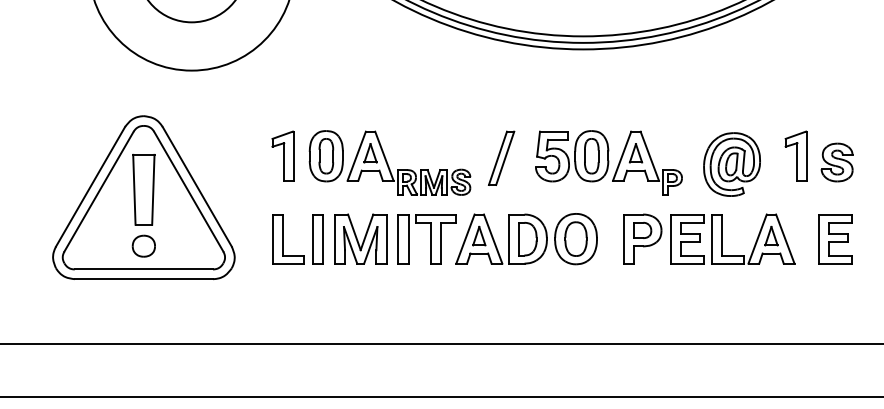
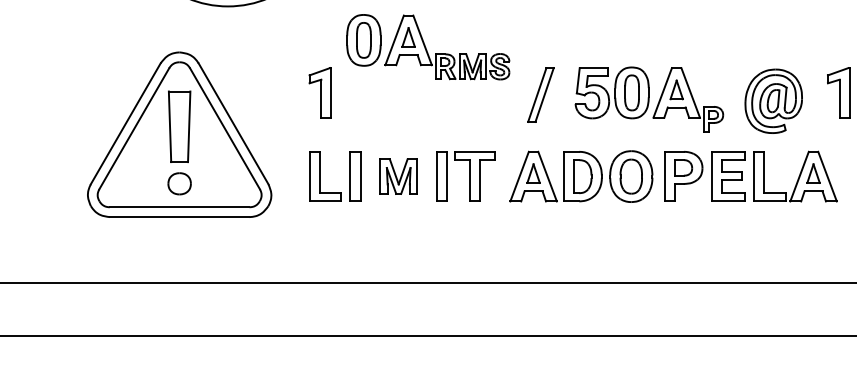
part: (389, 162) -> (427, 46), moved
part: (360, 238) -> (398, 176), size x0.7
part: (526, 239) -> (581, 177), moved

